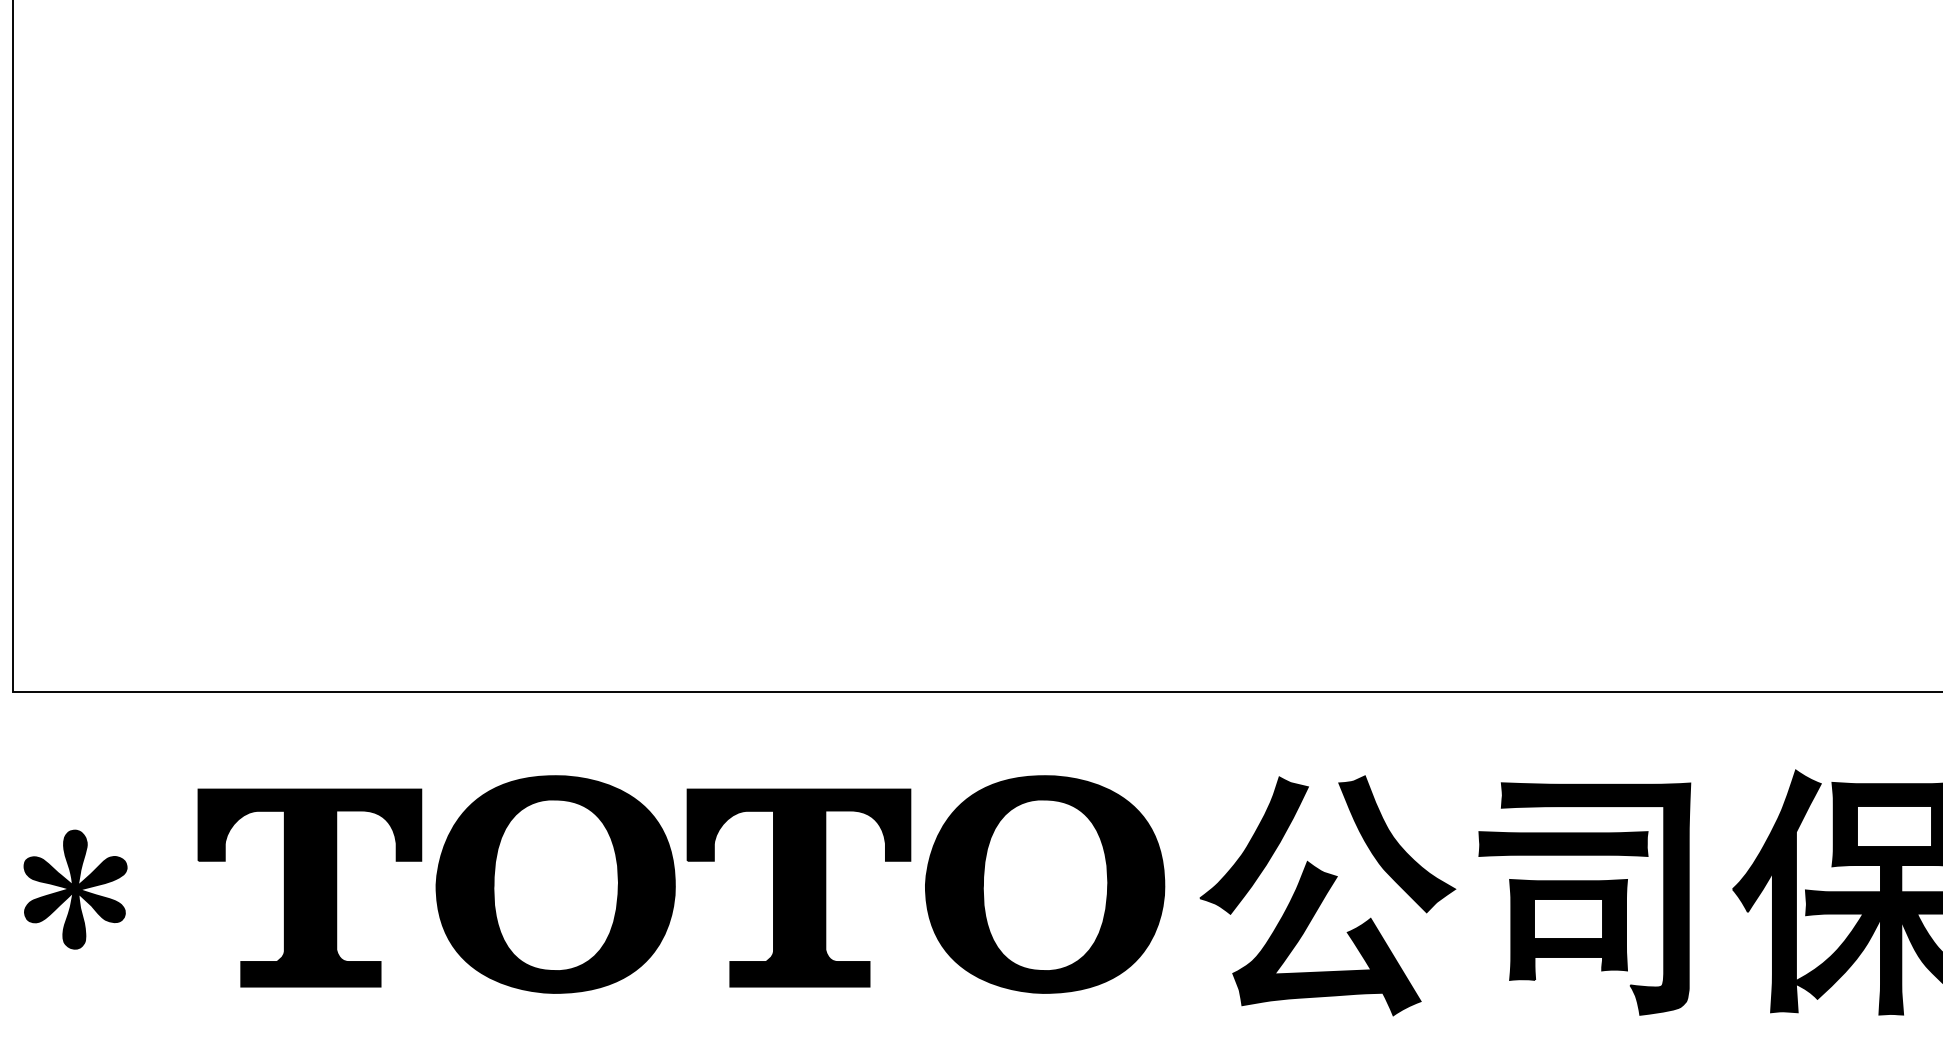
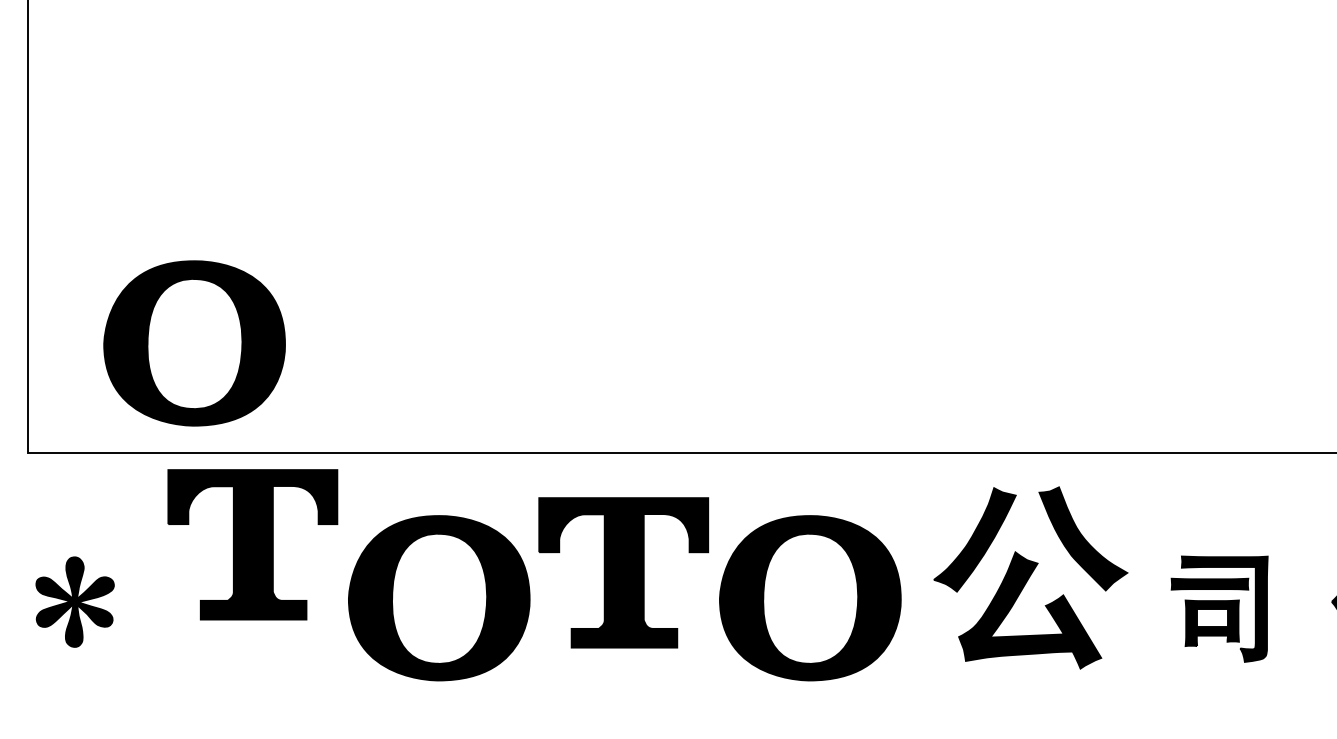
part: (233, 548) -> (194, 343), added
part: (309, 887) -> (252, 544), moved
part: (798, 887) -> (623, 572), moved
part: (1327, 895) -> (1030, 577), moved
part: (1584, 898) -> (1219, 608), size x0.6

